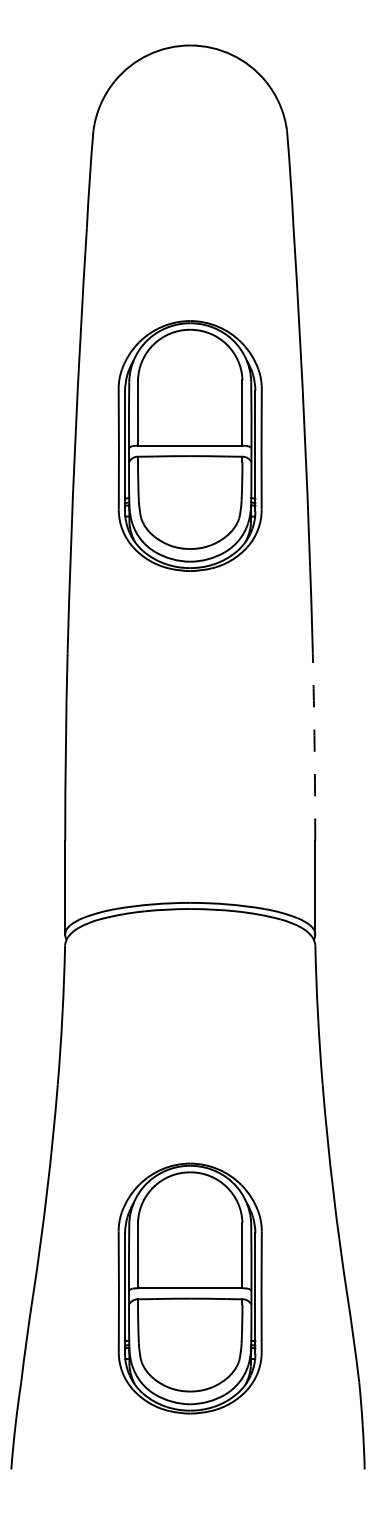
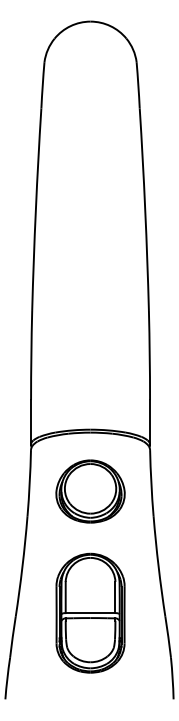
part: (190, 444) -> (90, 211), removed
arc: (314, 746) -> (149, 355), dashed -> solid
part: (190, 1032) -> (90, 491), added

